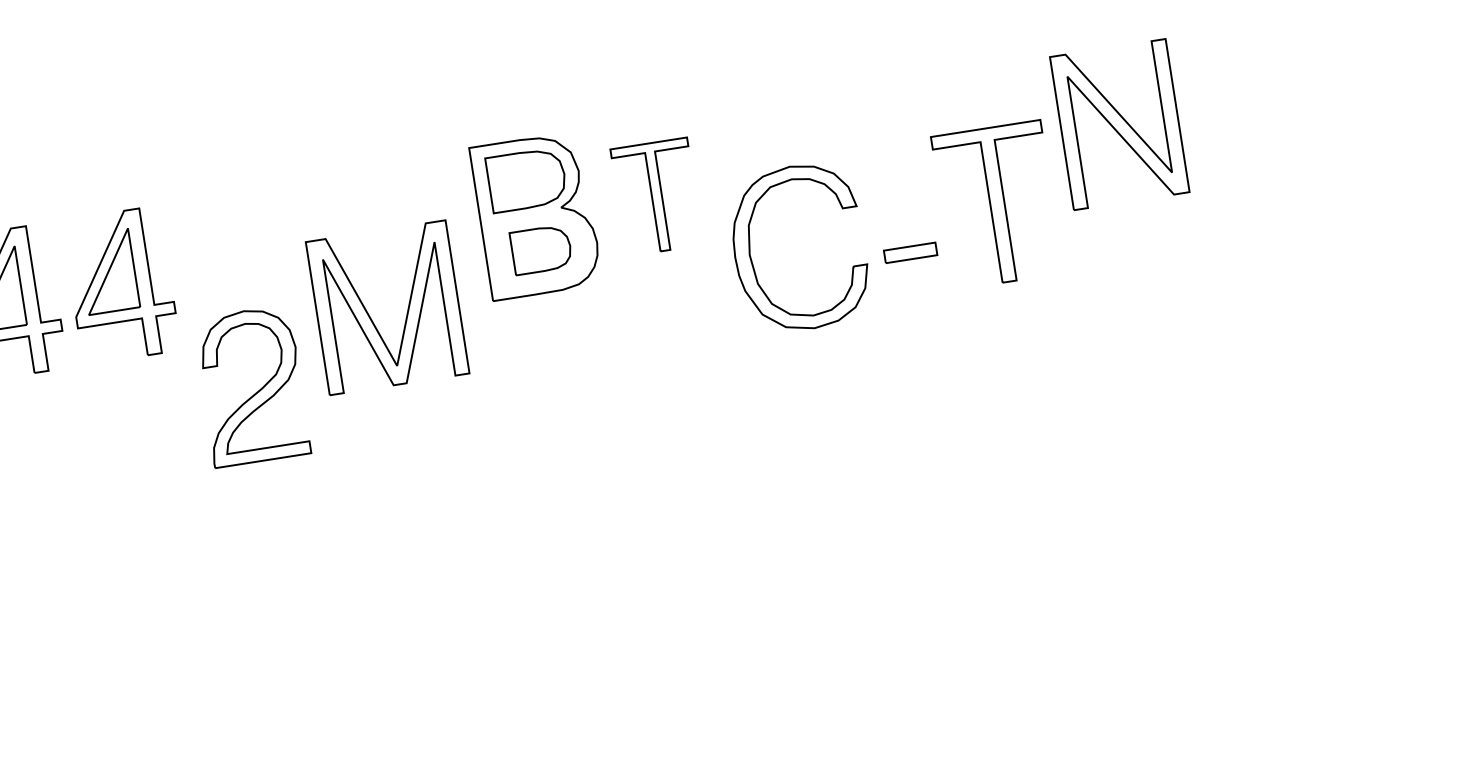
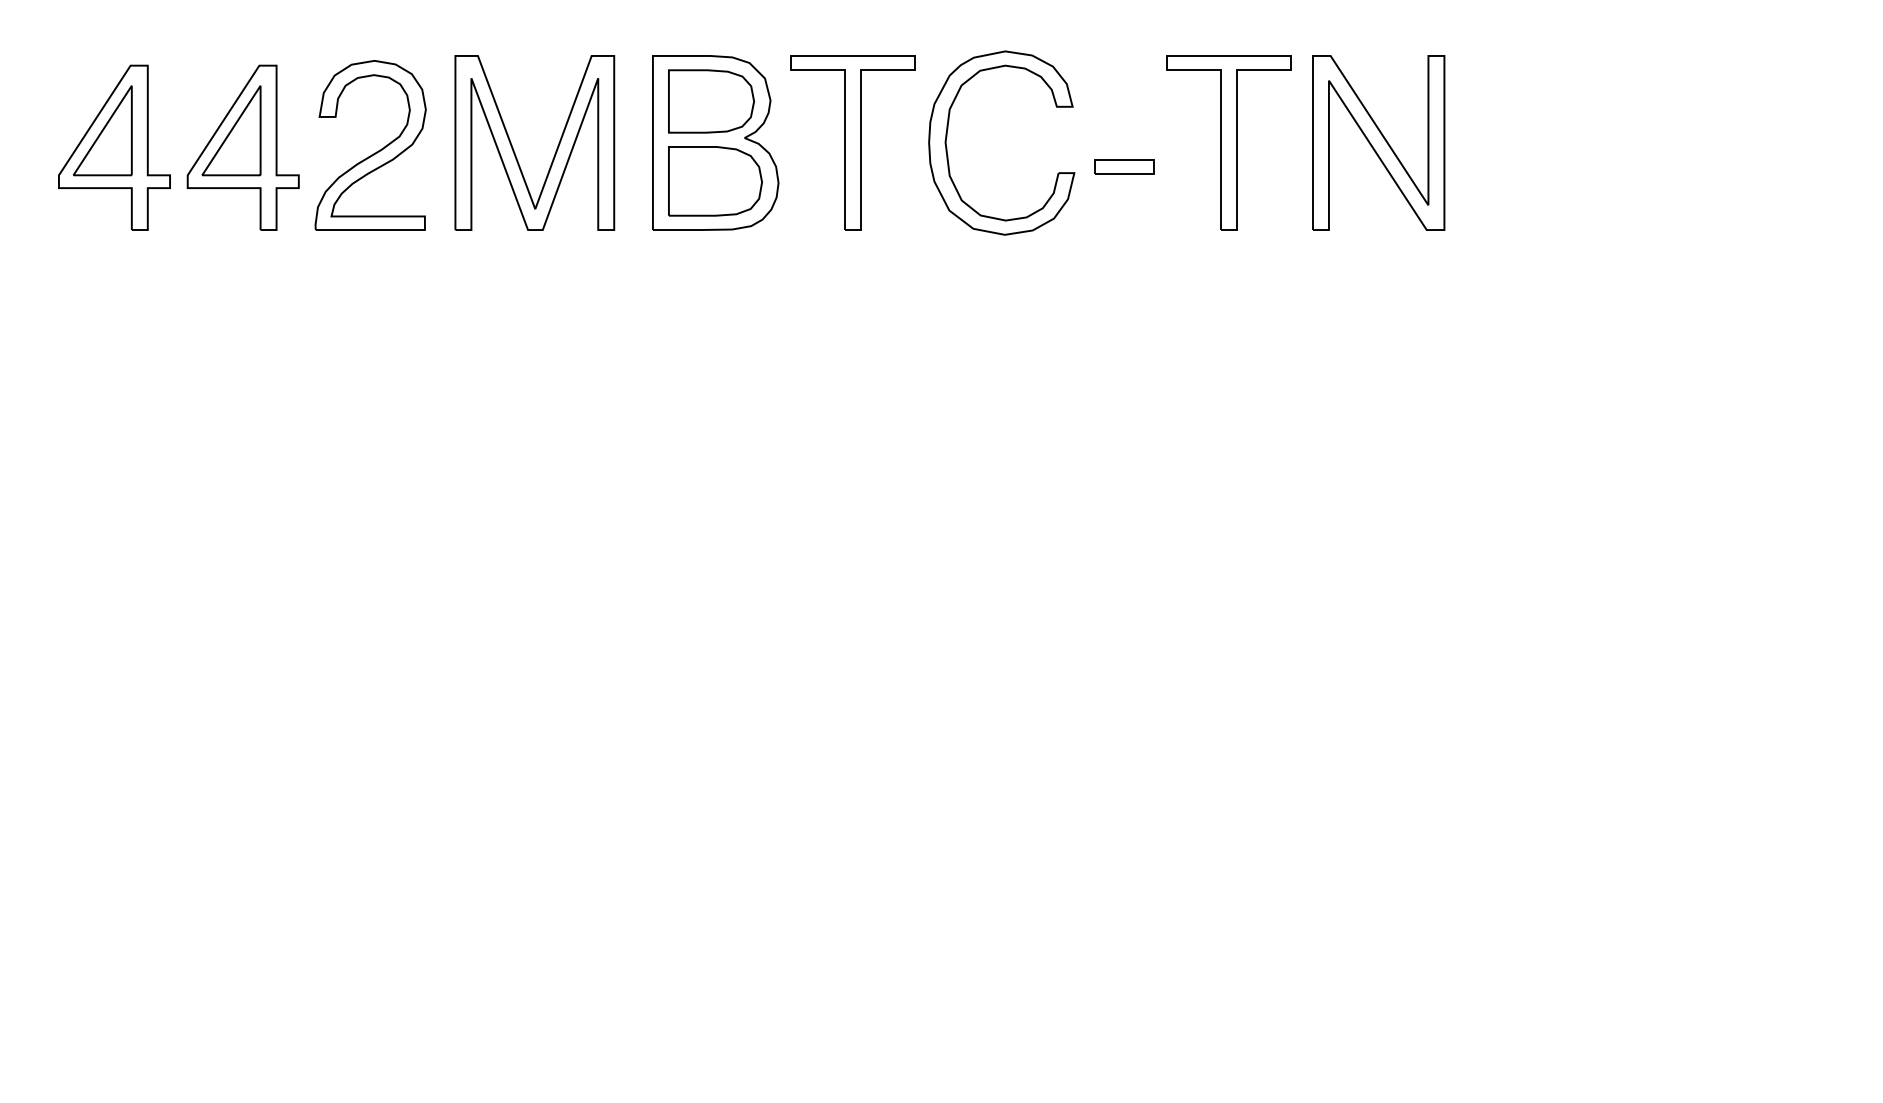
part: (656, 196) -> (852, 142), size x1.43
part: (996, 204) -> (1228, 142), moved
part: (541, 249) -> (715, 181), size x1.43
part: (750, 250) -> (947, 137), moved
part: (910, 252) -> (1124, 166), moved
part: (371, 318) -> (515, 152), moved
part: (257, 390) -> (376, 151), moved

